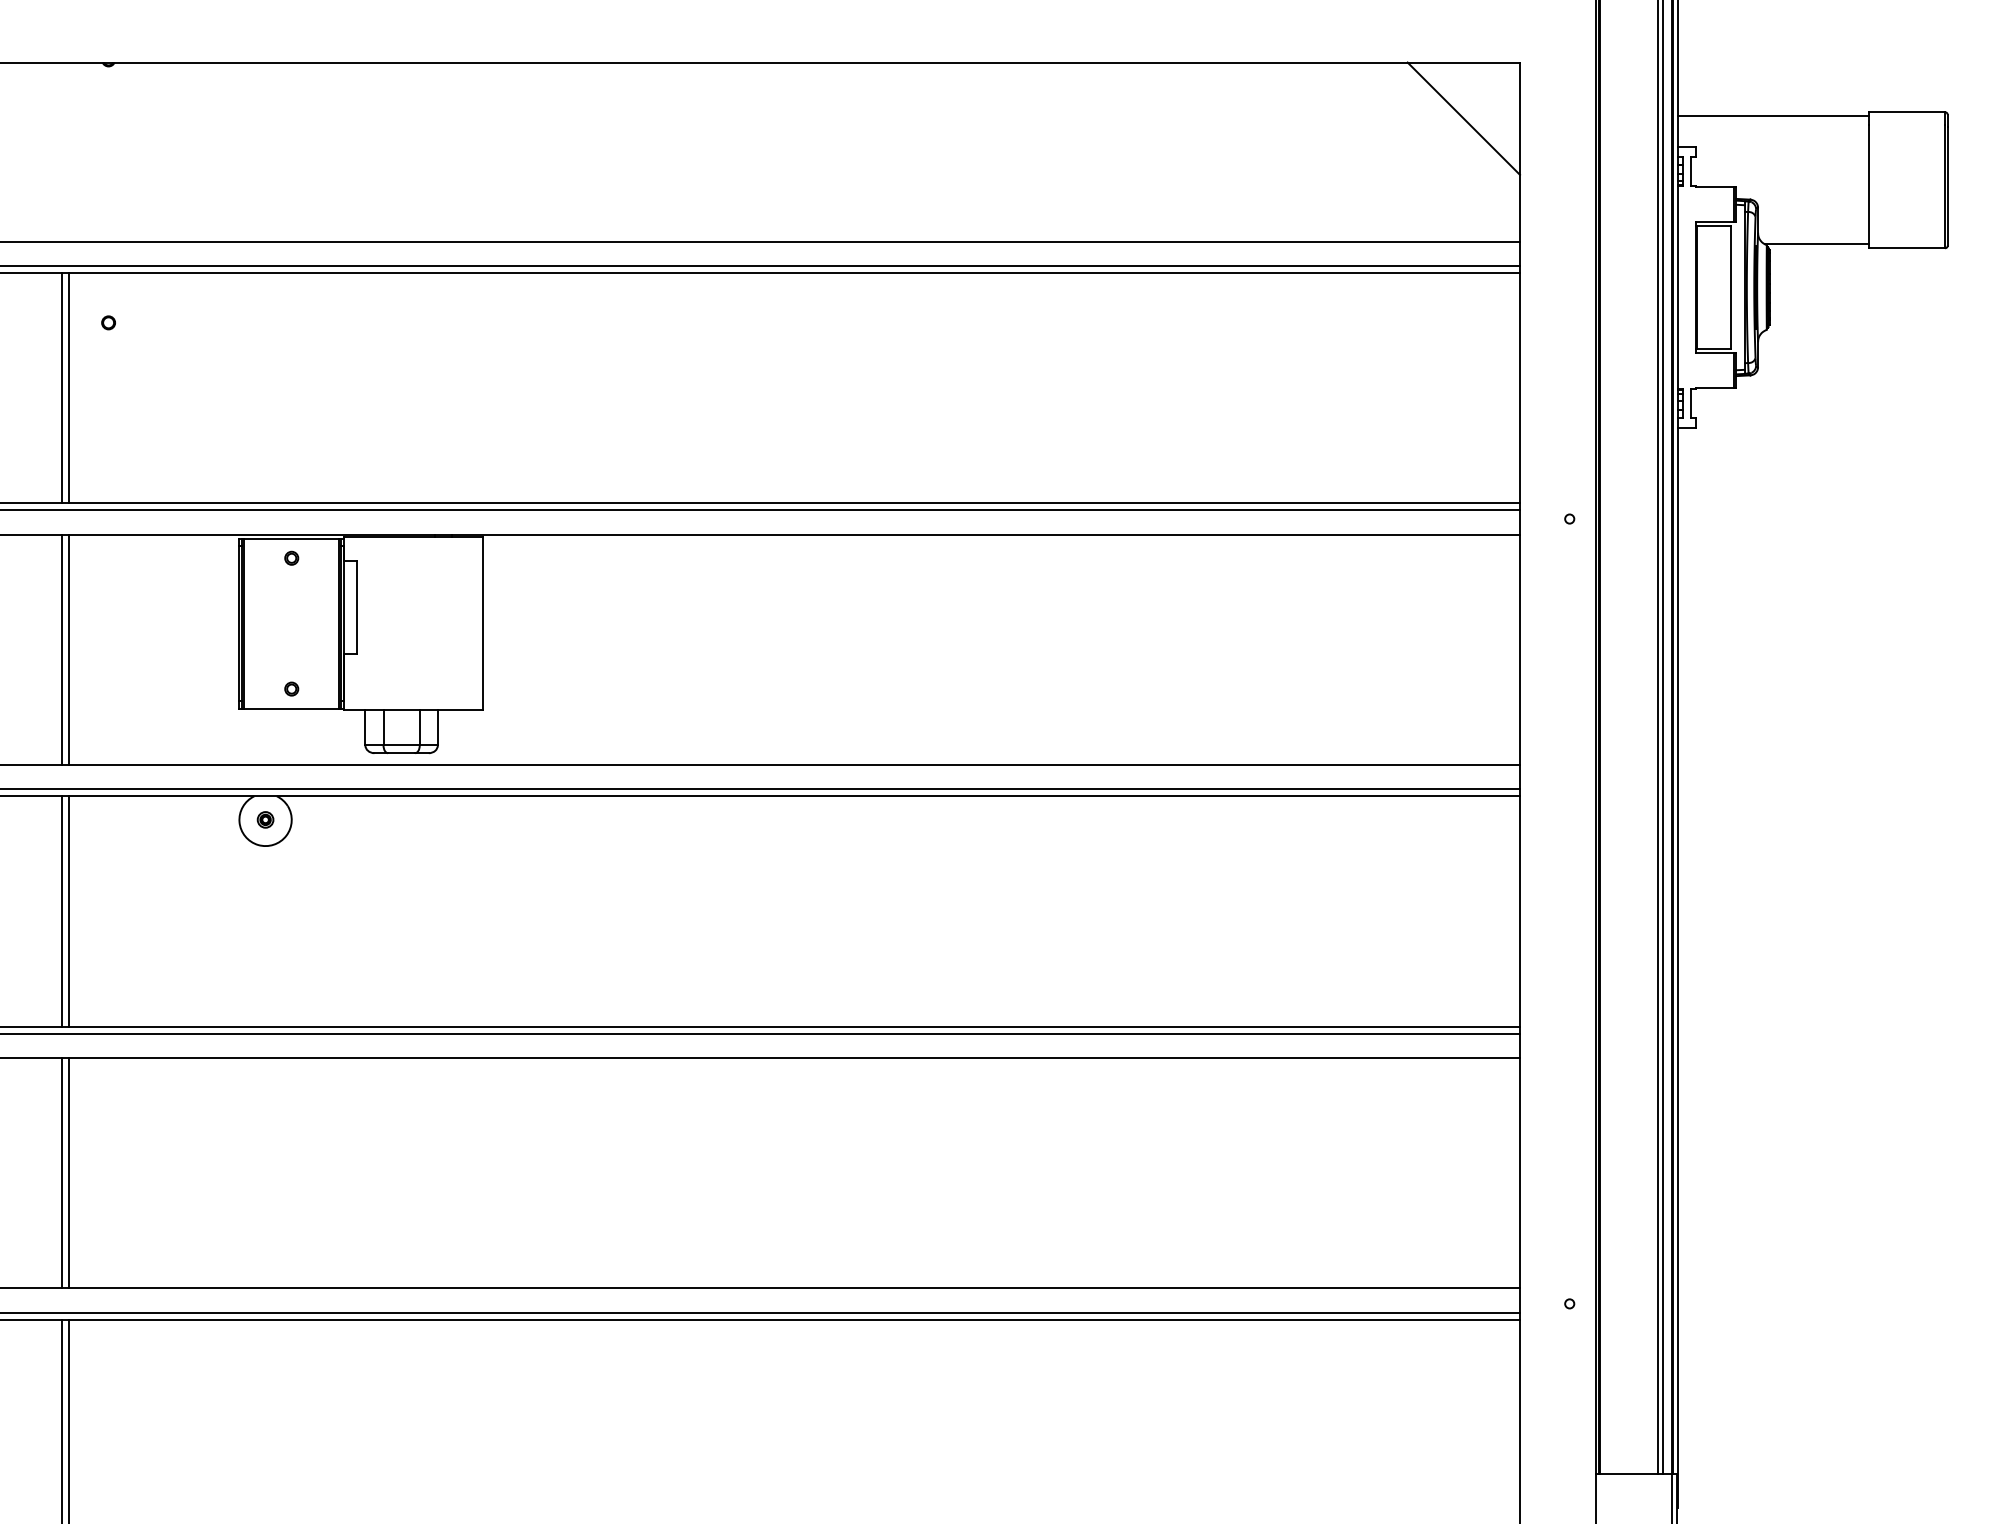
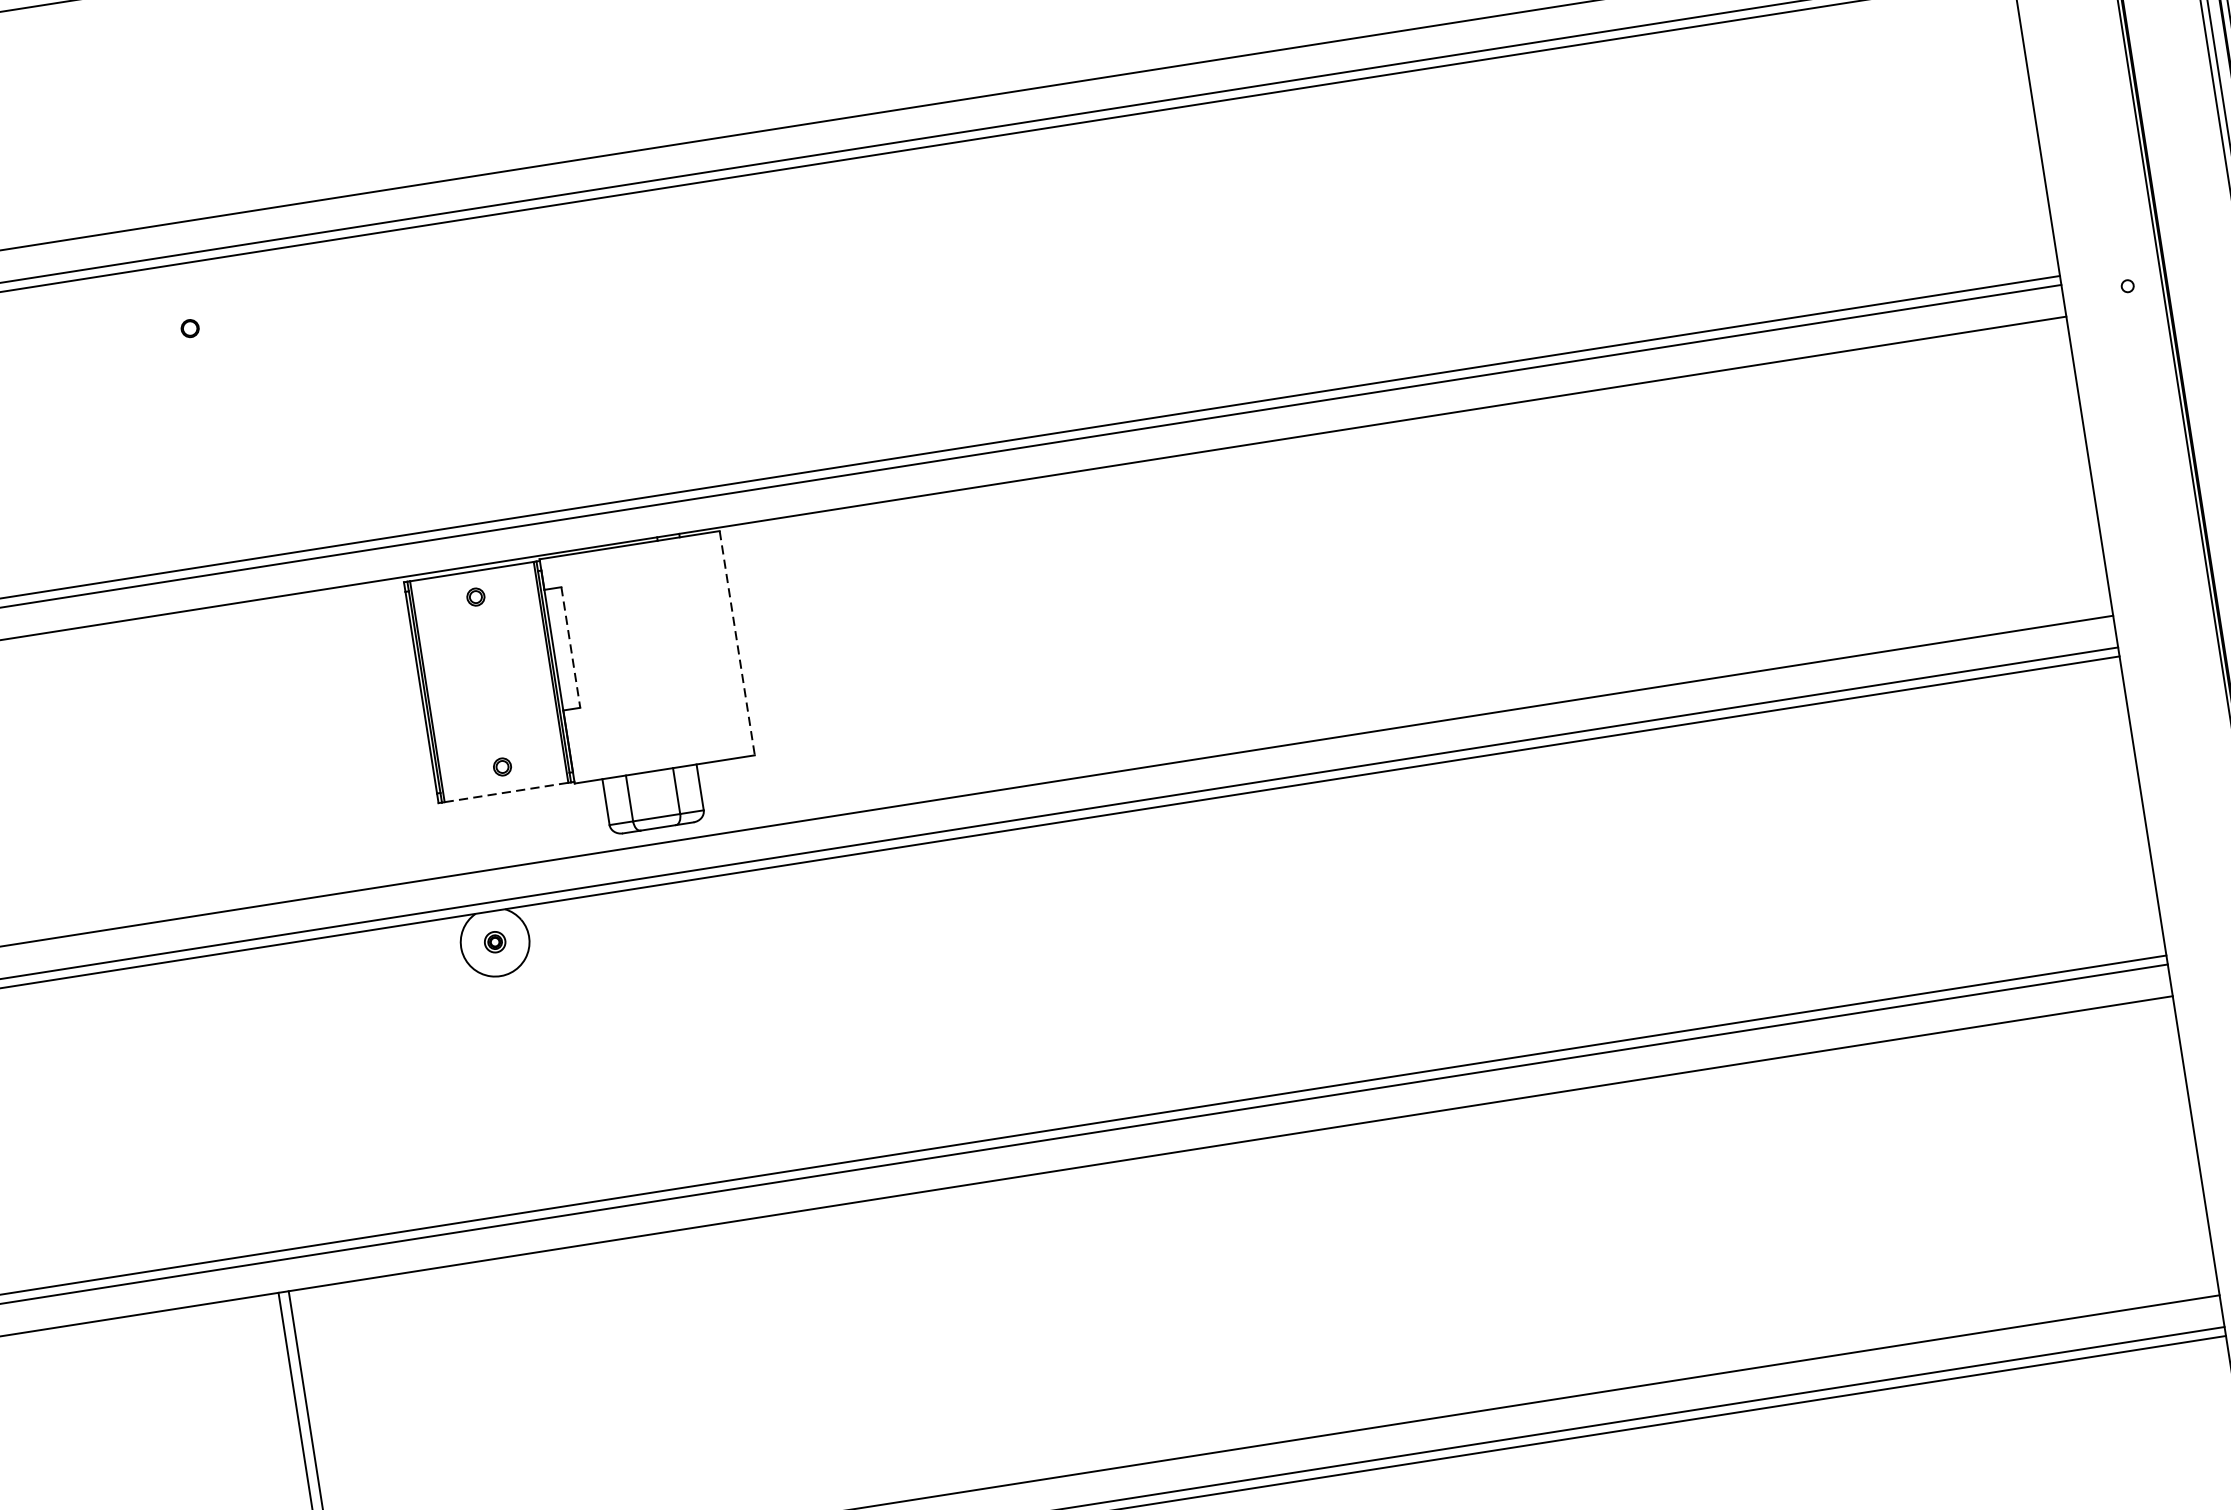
line: (61, 388) -> (142, 423), removed
line: (69, 388) -> (152, 421), removed
line: (357, 607) -> (571, 647), solid -> dashed
line: (482, 624) -> (737, 644), solid -> dashed
line: (61, 649) -> (195, 762), removed
line: (69, 649) -> (205, 760), removed
line: (291, 708) -> (506, 792), solid -> dashed
line: (61, 911) -> (248, 1102), removed
line: (69, 911) -> (259, 1101), removed

